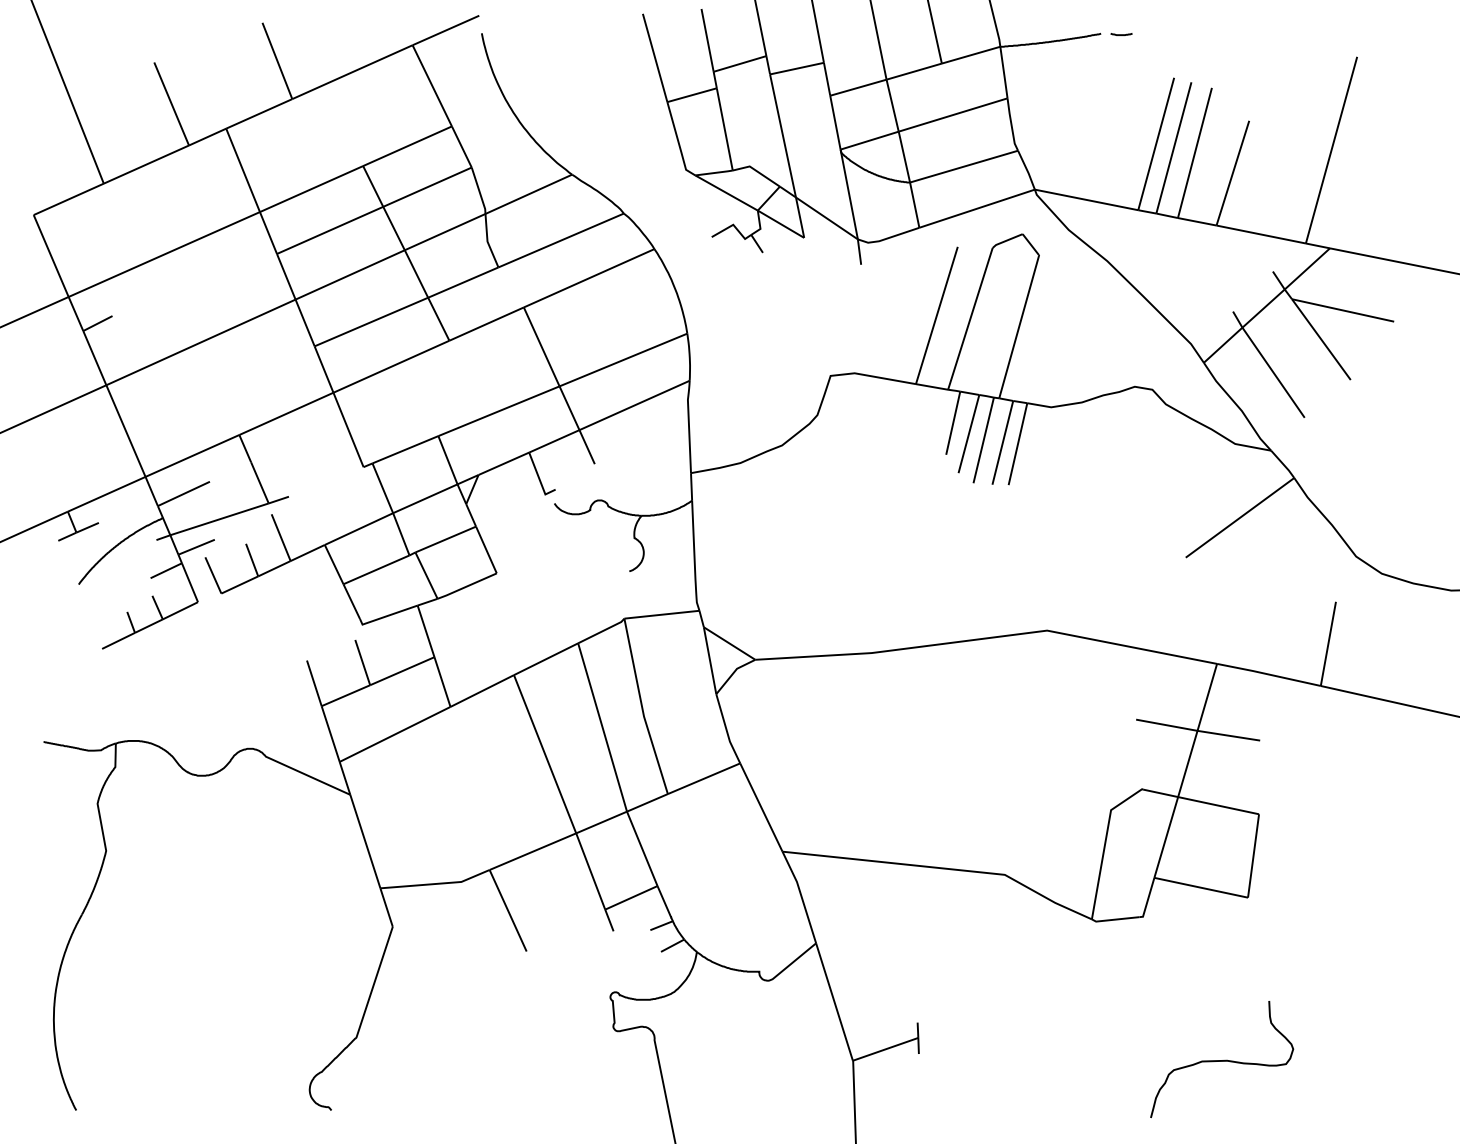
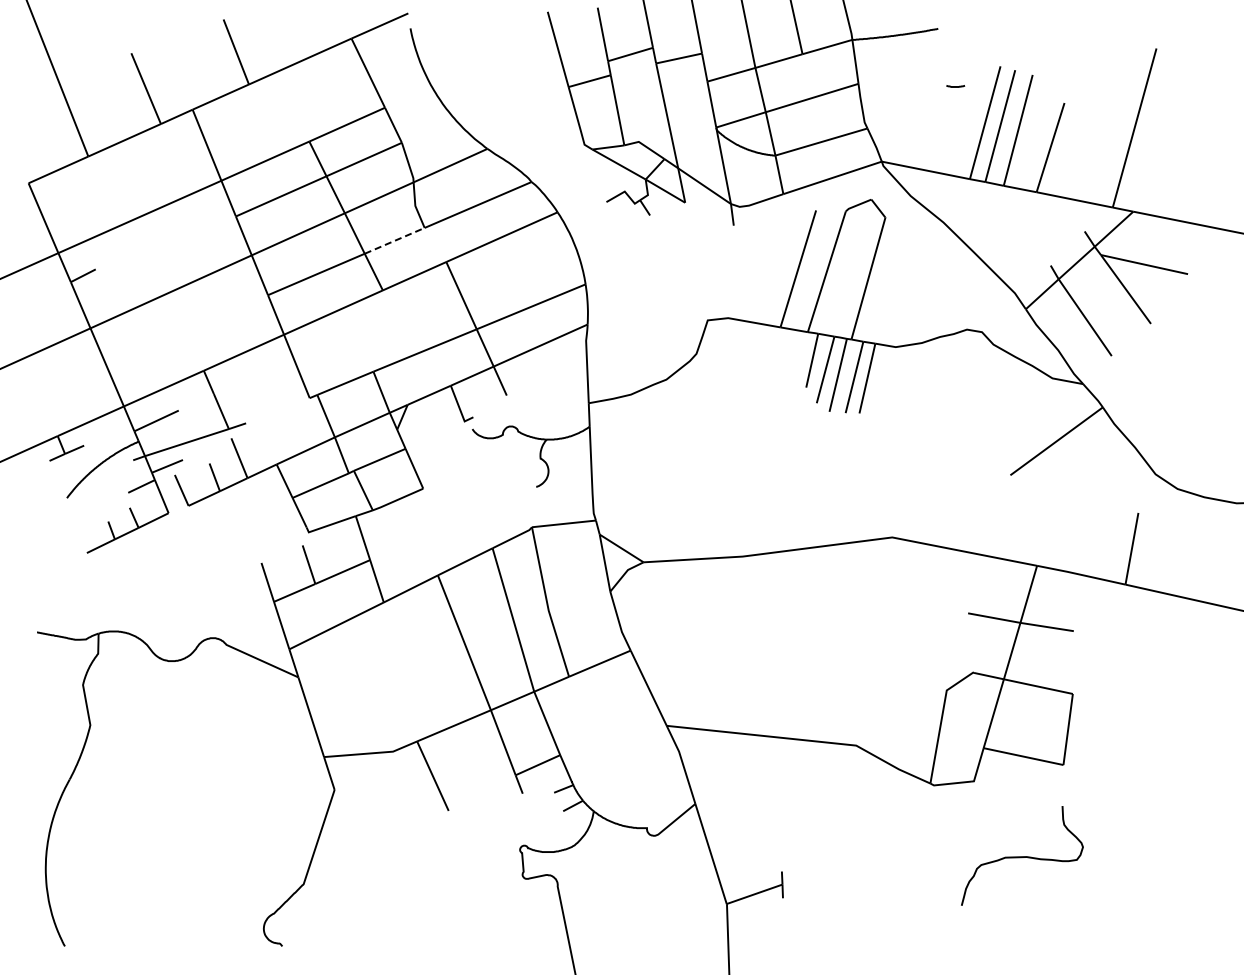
line: (1121, 34) -> (955, 86), moved
line: (463, 282) -> (394, 240), solid -> dashed
curve: (1222, 1060) -> (1022, 856), moved

